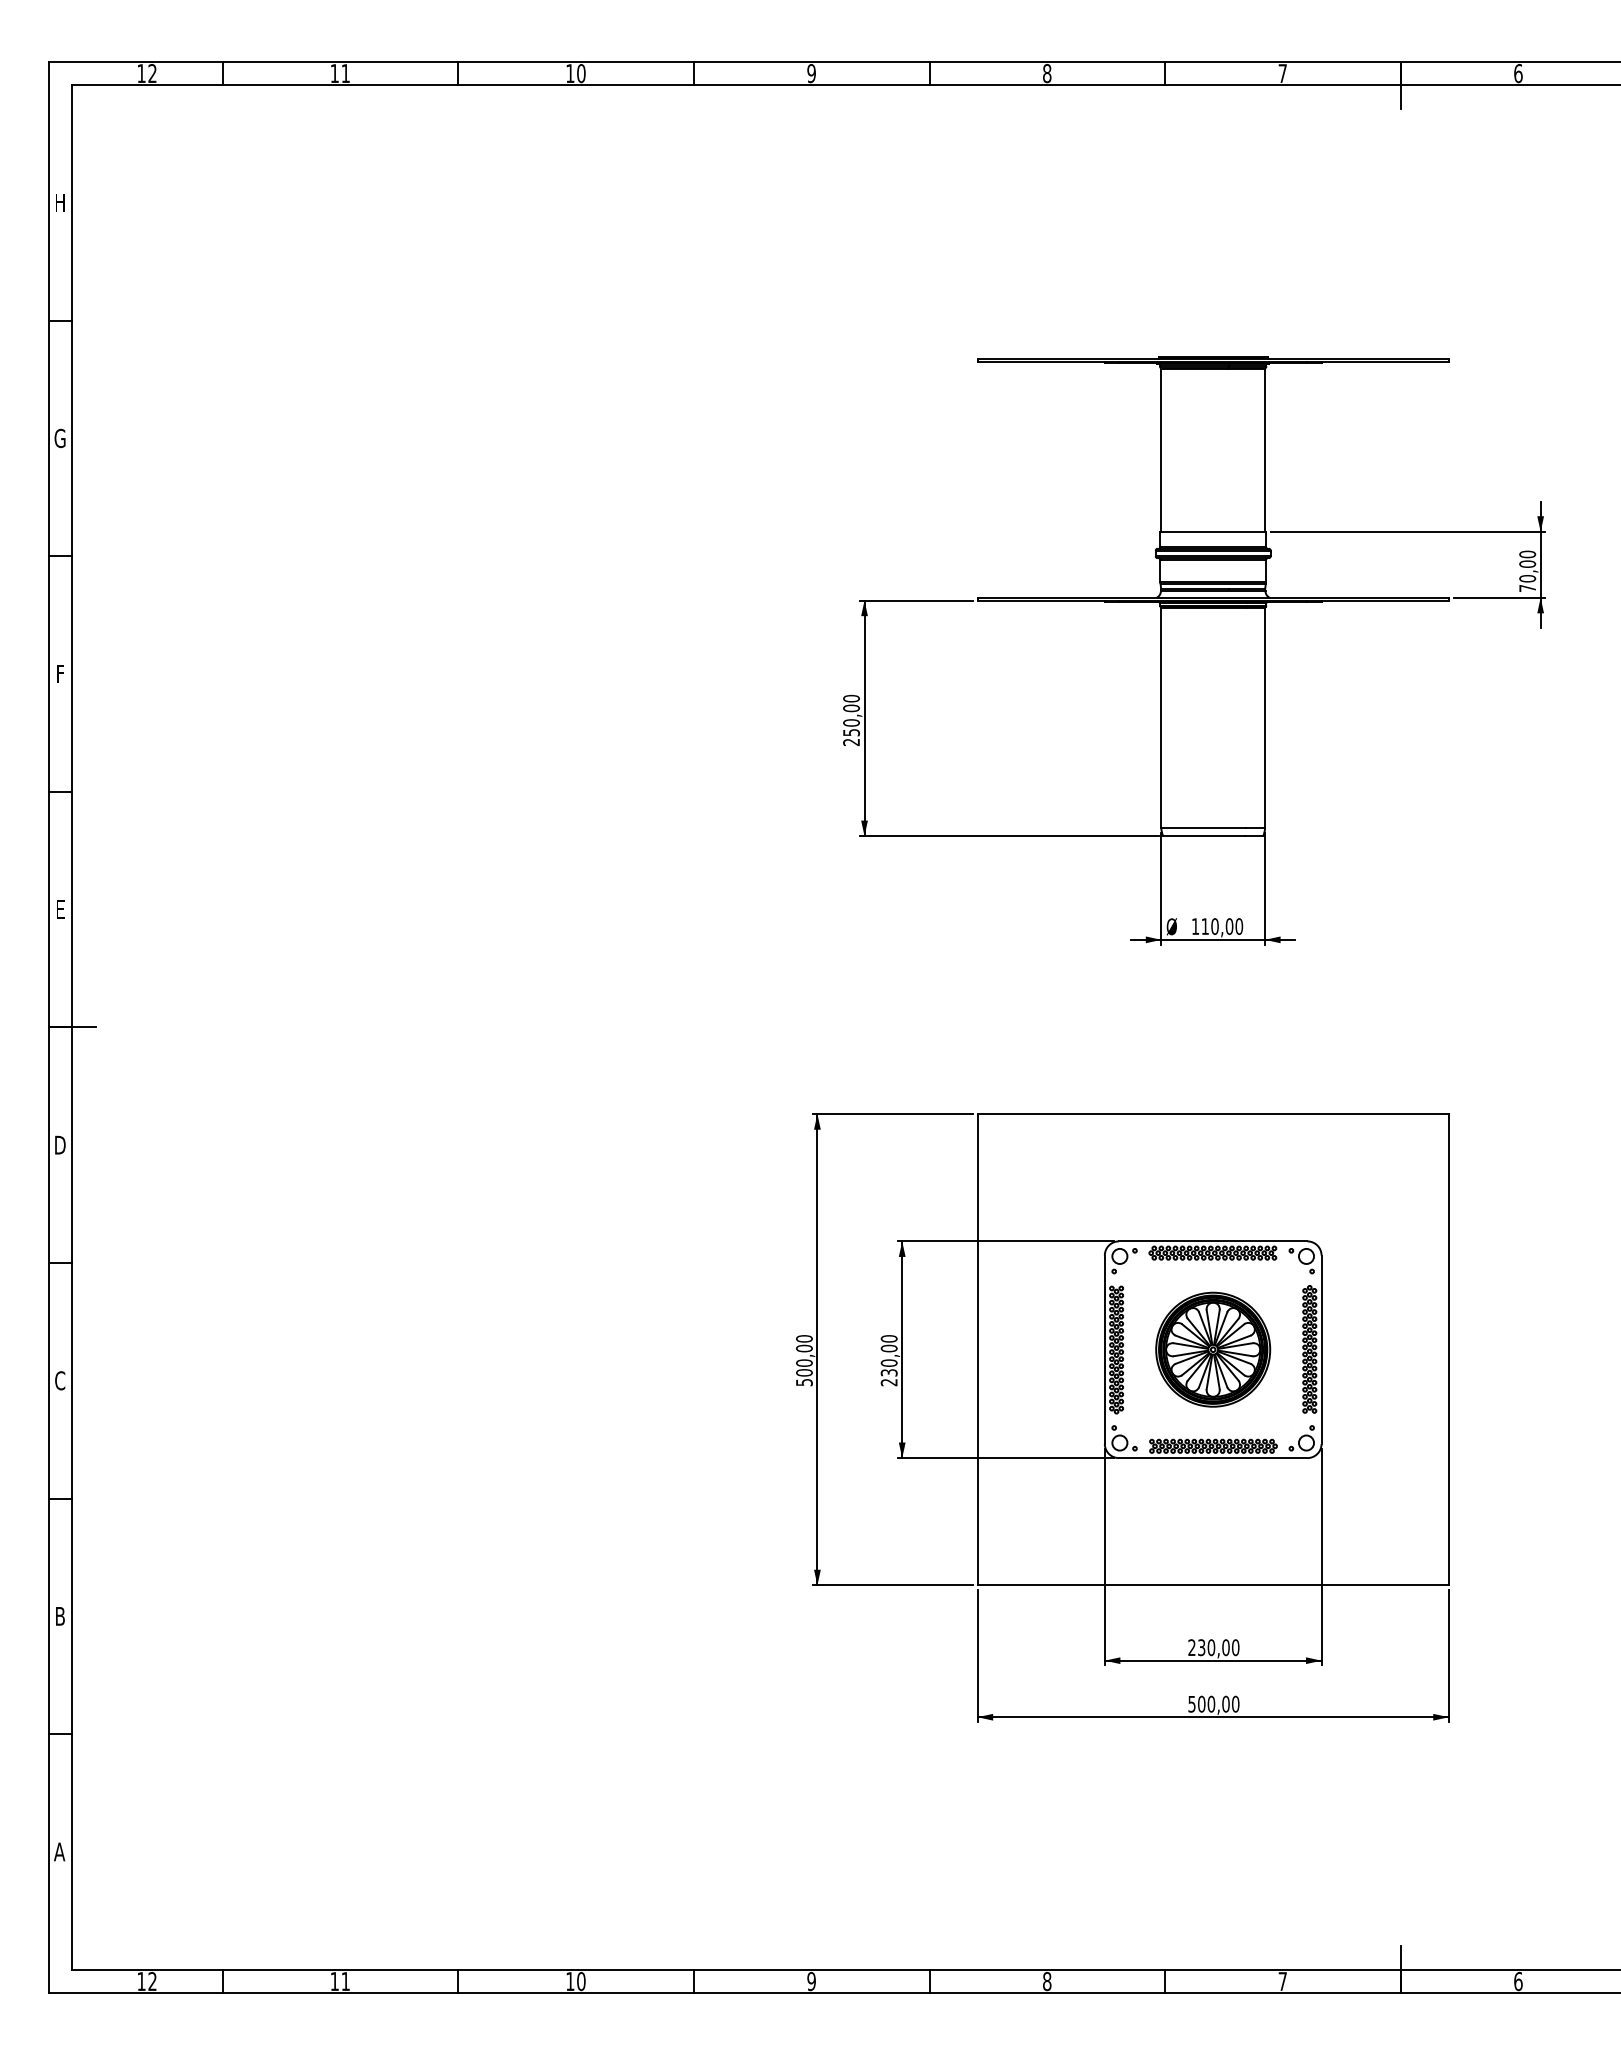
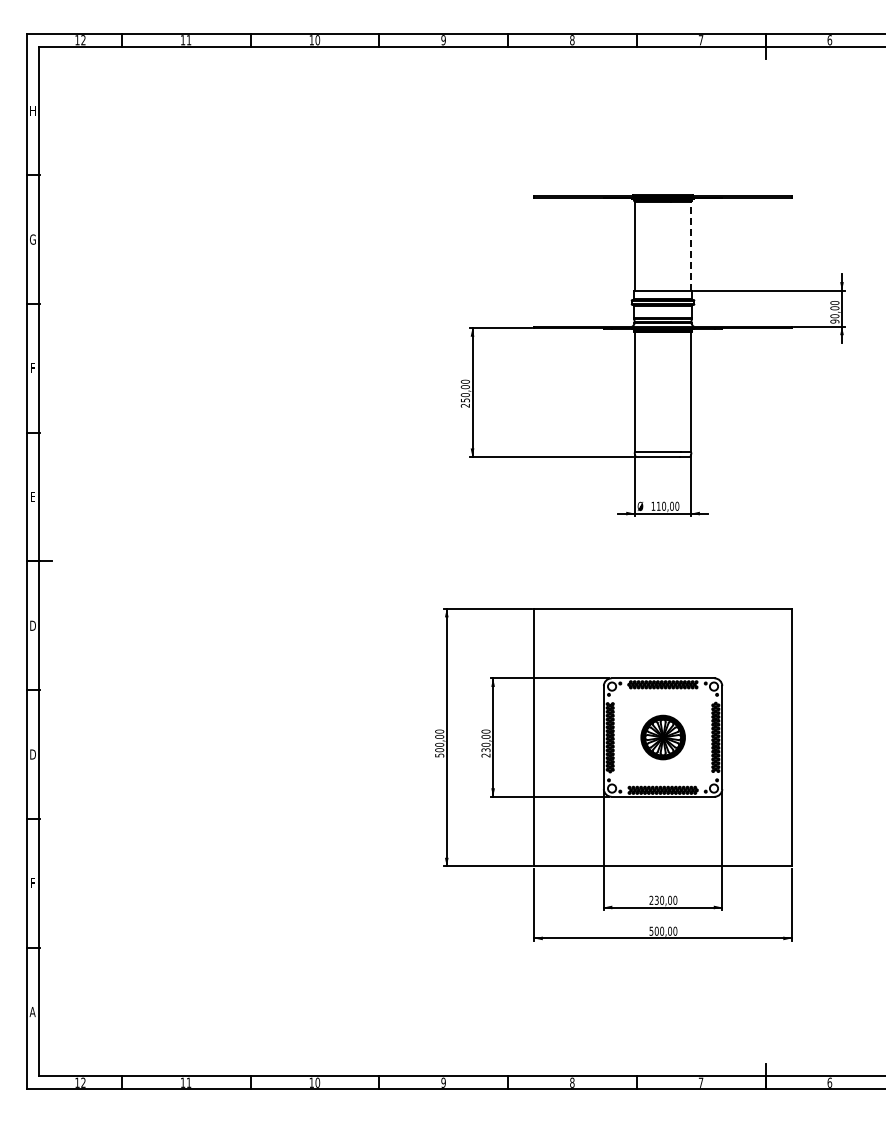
line: (1265, 451) -> (691, 246), solid -> dashed
text: (1526, 588) -> (834, 321), 70,00 -> 90,00
part: (1214, 1349) -> (663, 737), size x0.7
text: (59, 1380) -> (32, 754), C -> D
text: (59, 1616) -> (32, 883), B -> F

